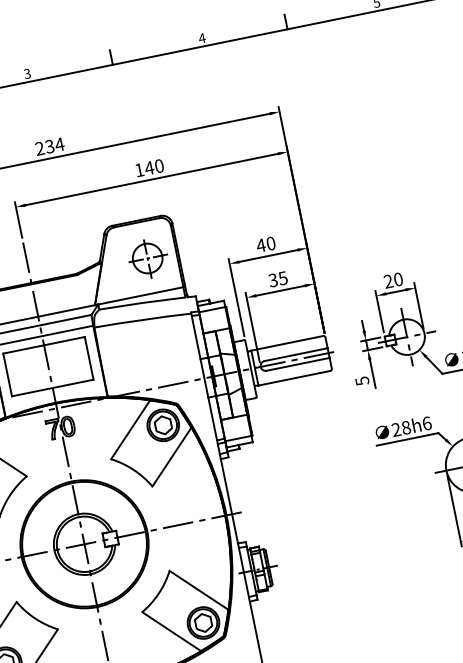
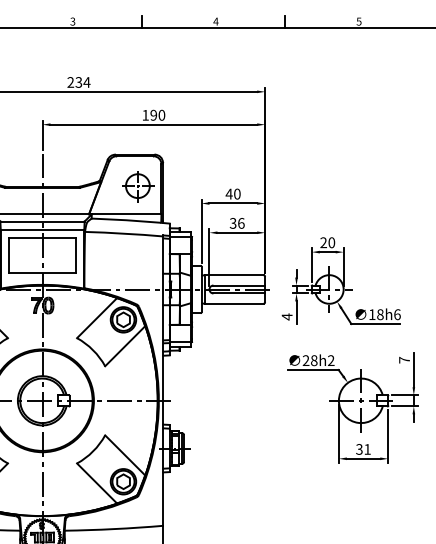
text: (148, 167) -> (153, 114), 140 -> 190
text: (283, 278) -> (241, 223), 35 -> 36
text: (361, 381) -> (286, 317), 5 -> 4
text: (427, 423) -> (331, 360), 28h6 -> 28h2

